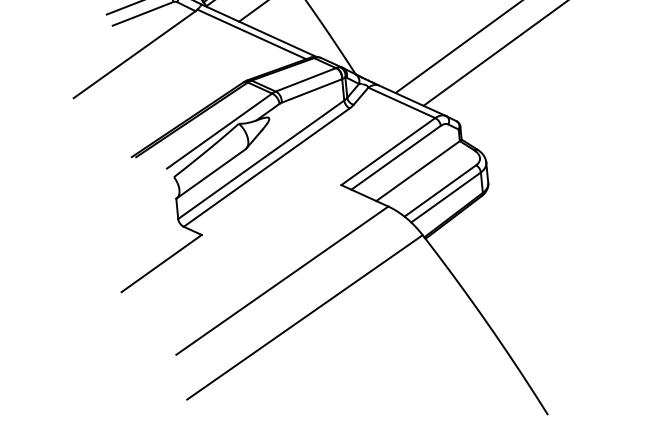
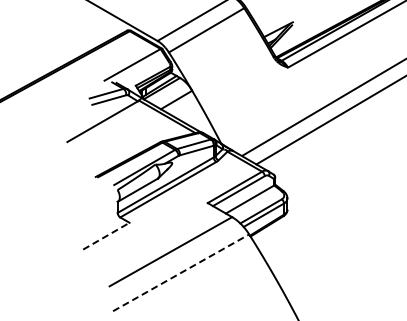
line: (161, 264) -> (106, 236), solid -> dashed
line: (305, 316) -> (181, 272), solid -> dashed

